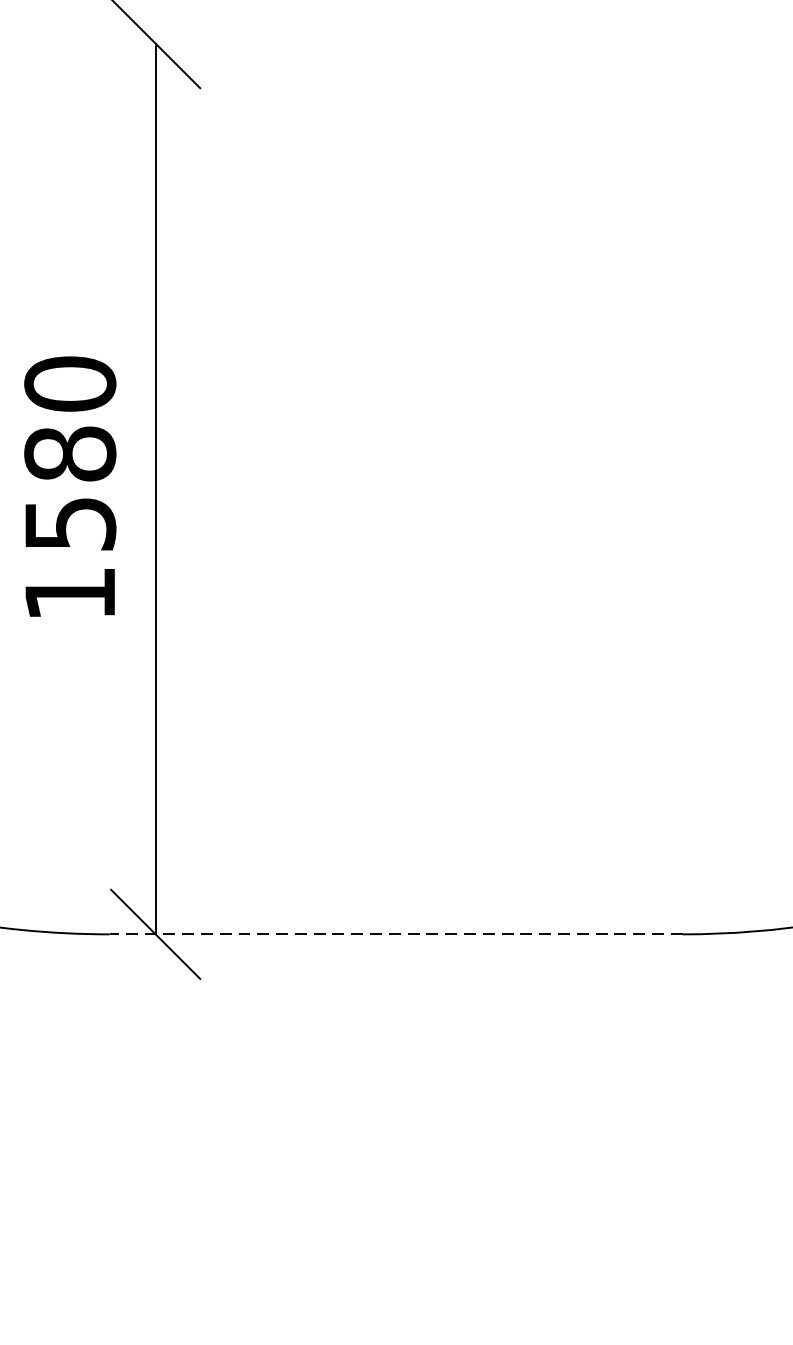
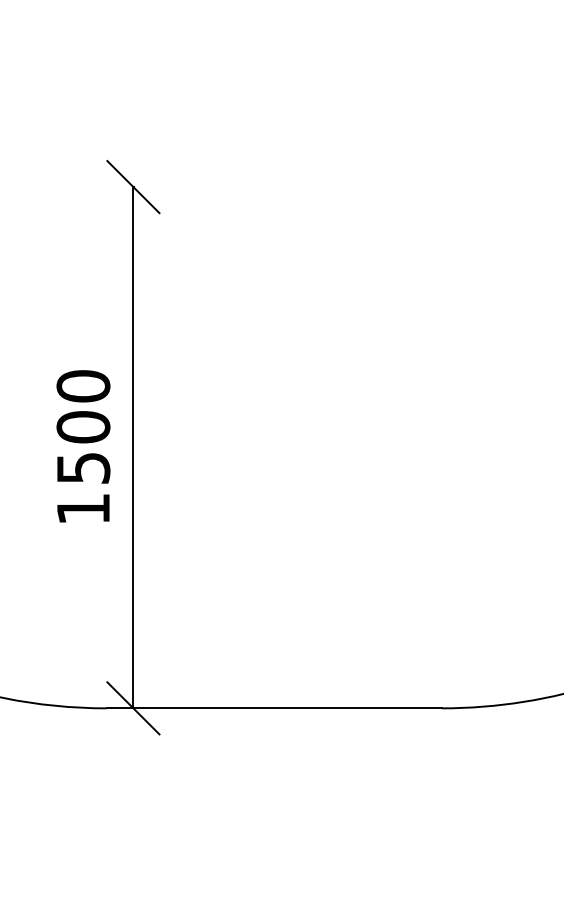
text: (70, 454) -> (83, 427), 1580 -> 1500
line: (396, 934) -> (274, 708), dashed -> solid

